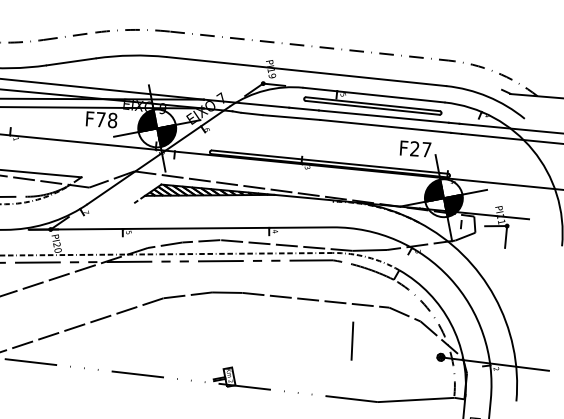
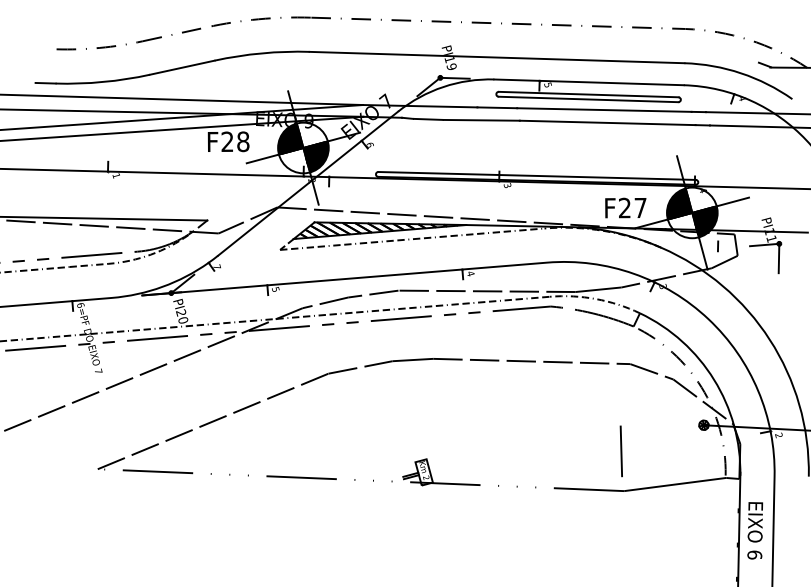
text: (100, 119) -> (227, 141), F78 -> F28
text: (415, 148) -> (625, 207), moved
line: (233, 201) -> (412, 238), added
line: (351, 341) -> (620, 451), moved

